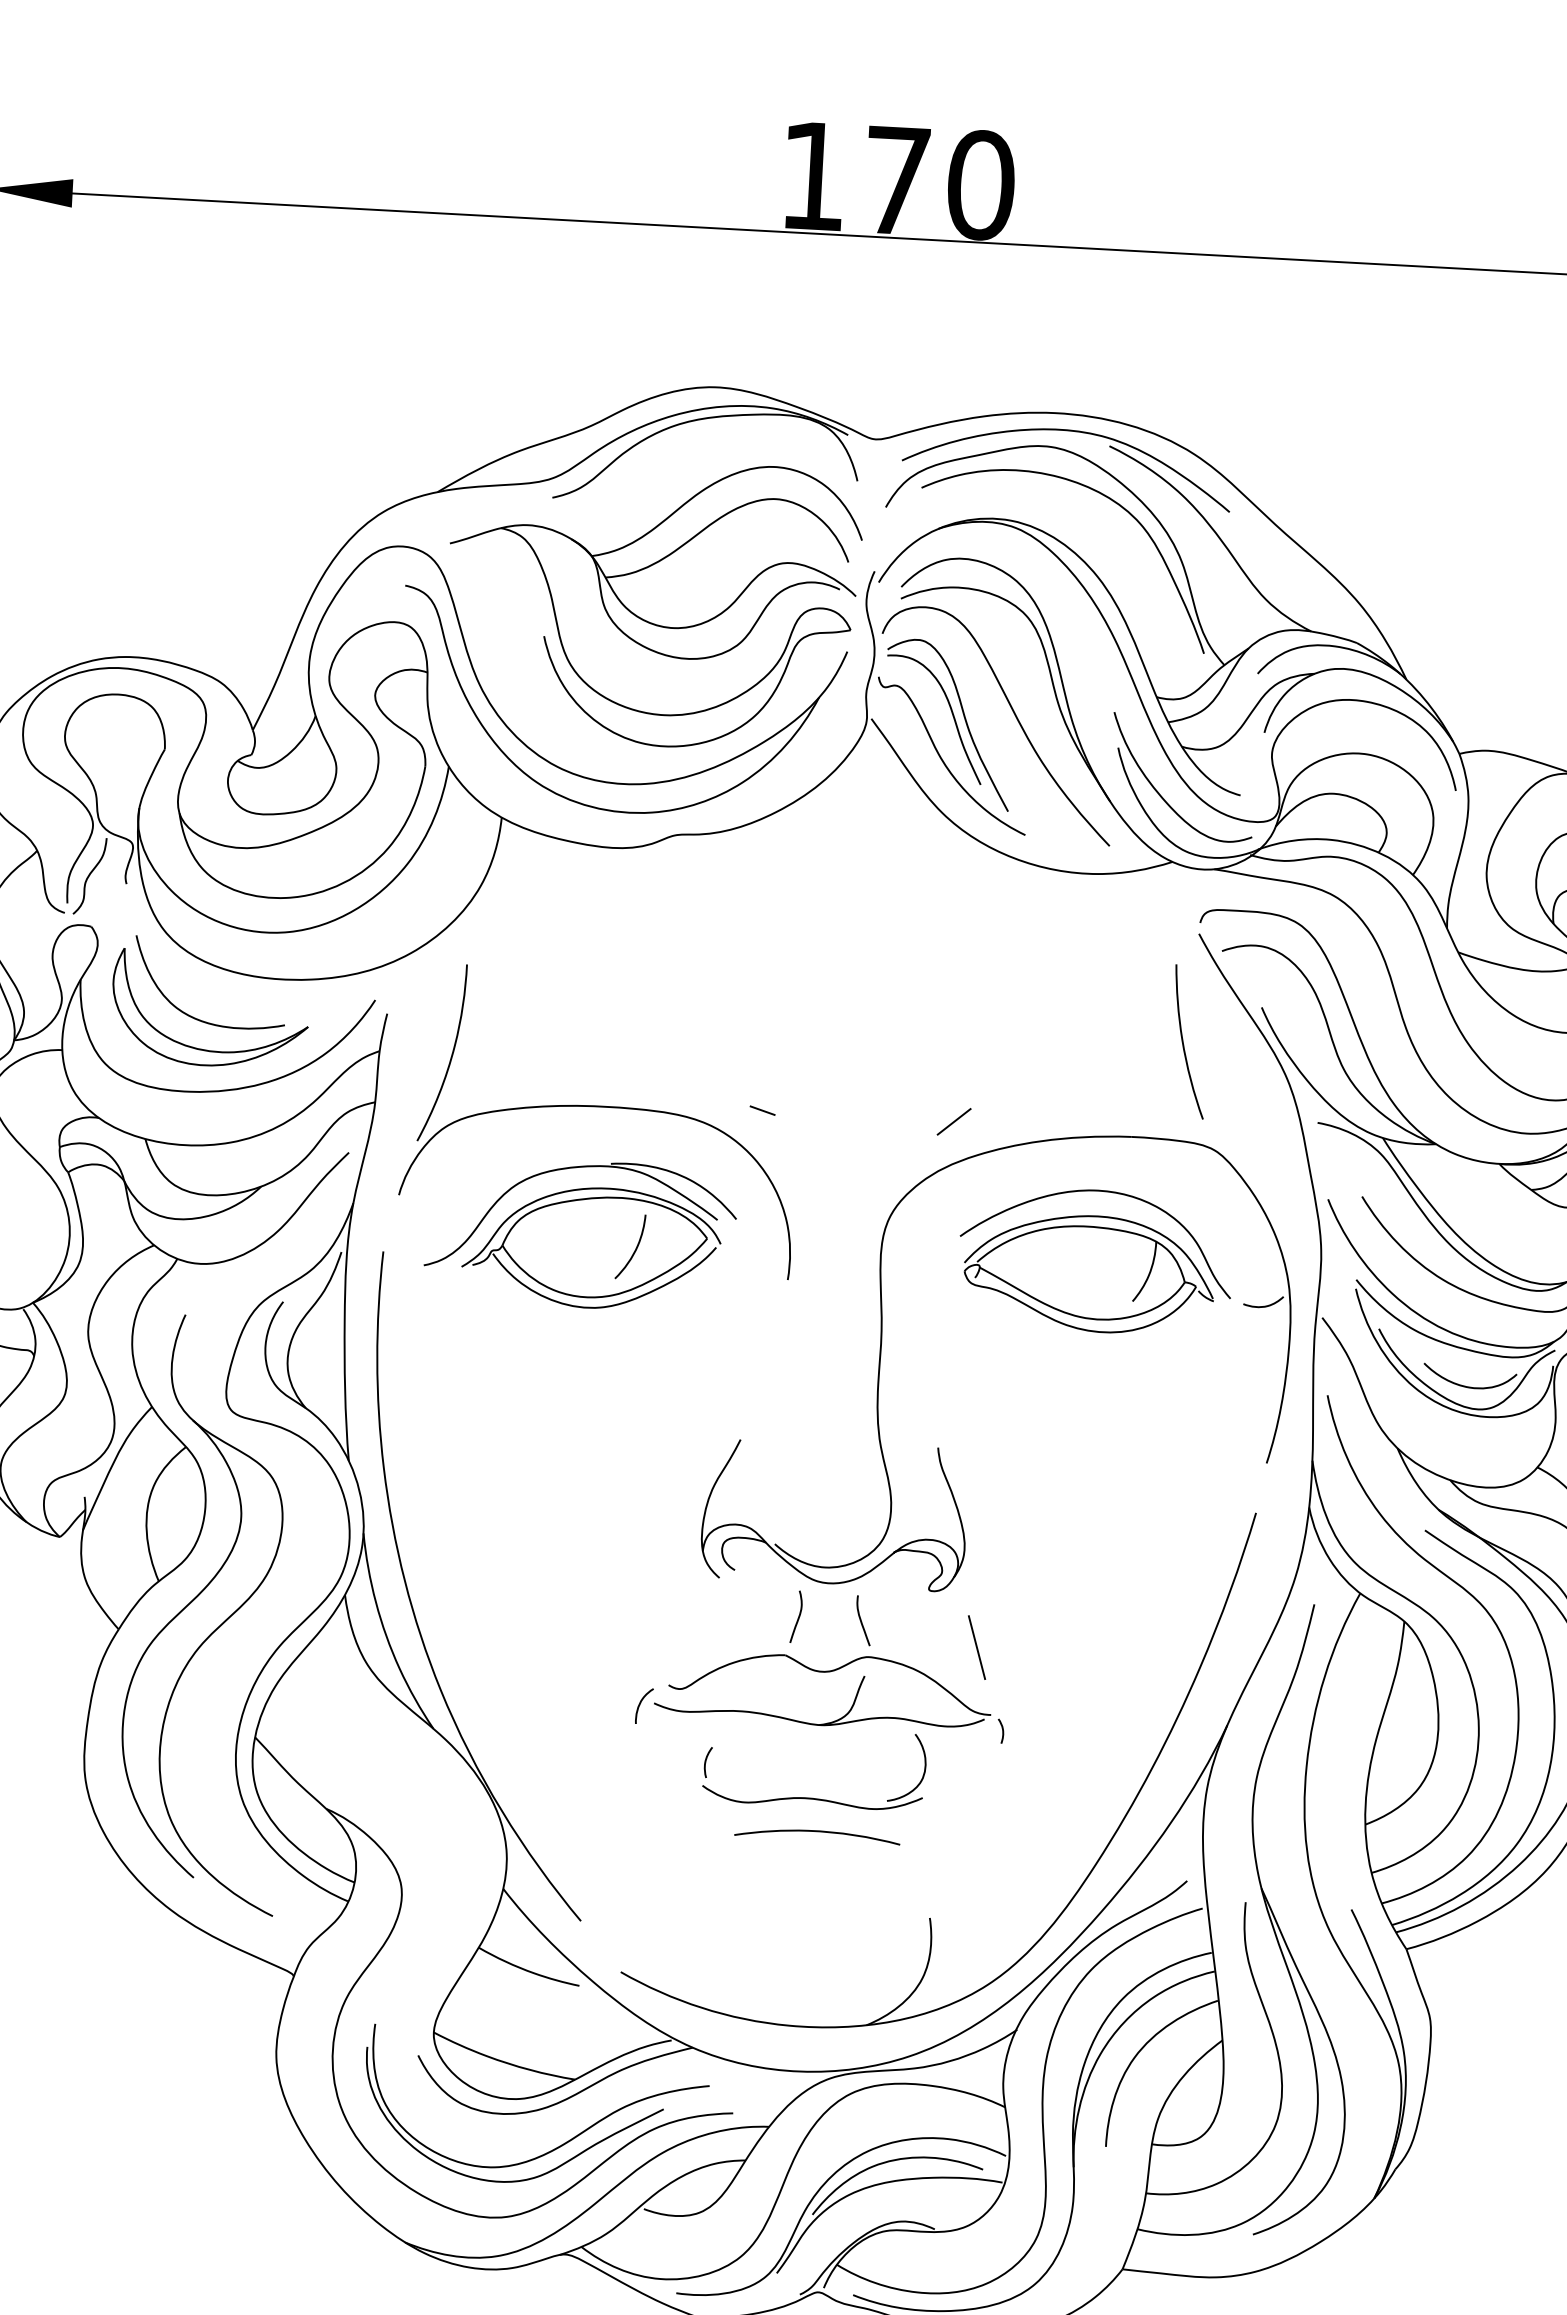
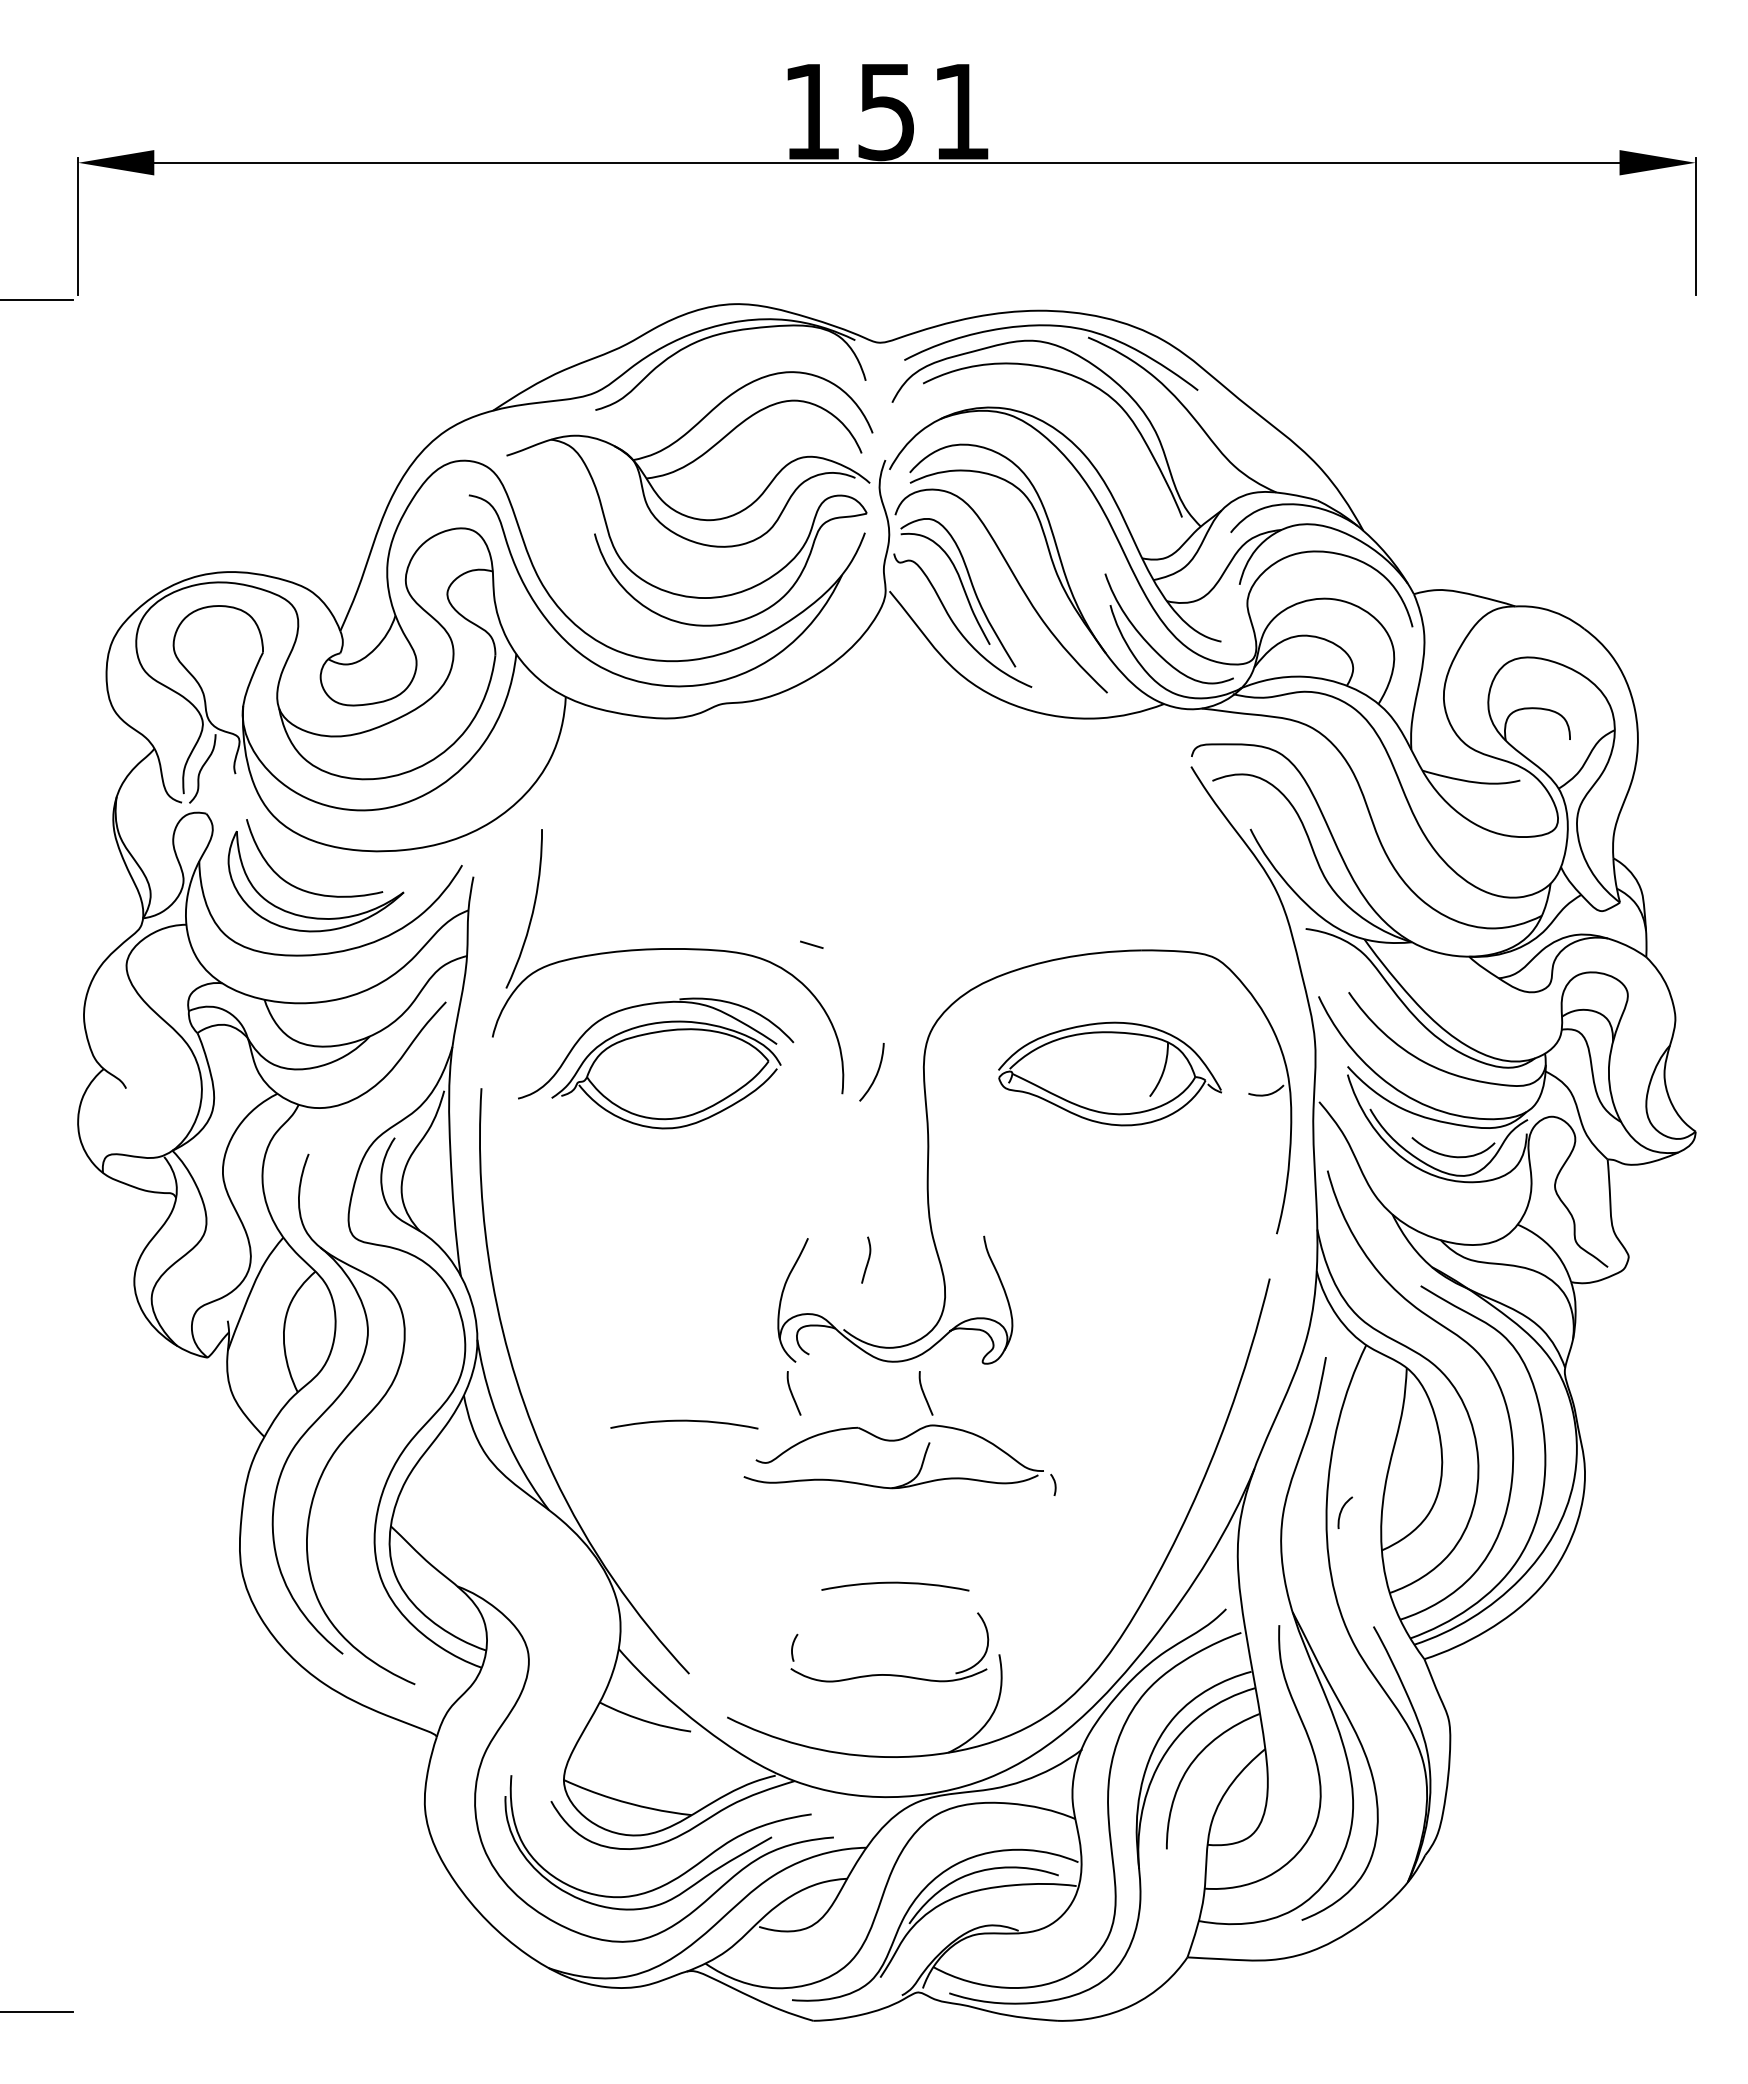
text: (939, 182) -> (924, 111), 170 -> 151
curve: (1183, 1040) -> (1182, 862), removed
line: (954, 1121) -> (982, 945), removed
curve: (1108, 1193) -> (1123, 1001), removed
curve: (635, 1247) -> (876, 1072), moved
curve: (713, 1612) -> (792, 1393), added
curve: (797, 1616) -> (867, 1259), moved
curve: (590, 1637) -> (684, 1421), added
line: (976, 1647) -> (1027, 1411), removed
curve: (641, 1703) -> (1342, 1510), moved
part: (812, 1798) -> (889, 1674), moved

